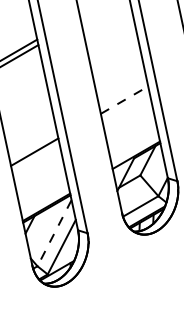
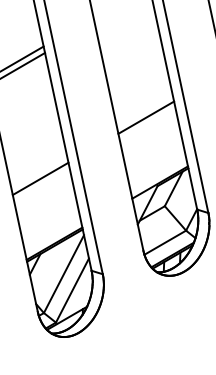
line: (124, 99) -> (146, 116), dashed -> solid
line: (54, 233) -> (63, 274), dashed -> solid

